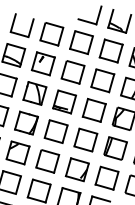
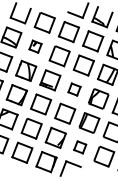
part: (43, 63) -> (35, 46), size x0.6
part: (94, 110) -> (74, 89), size x0.6
part: (107, 178) -> (80, 147), size x0.6

